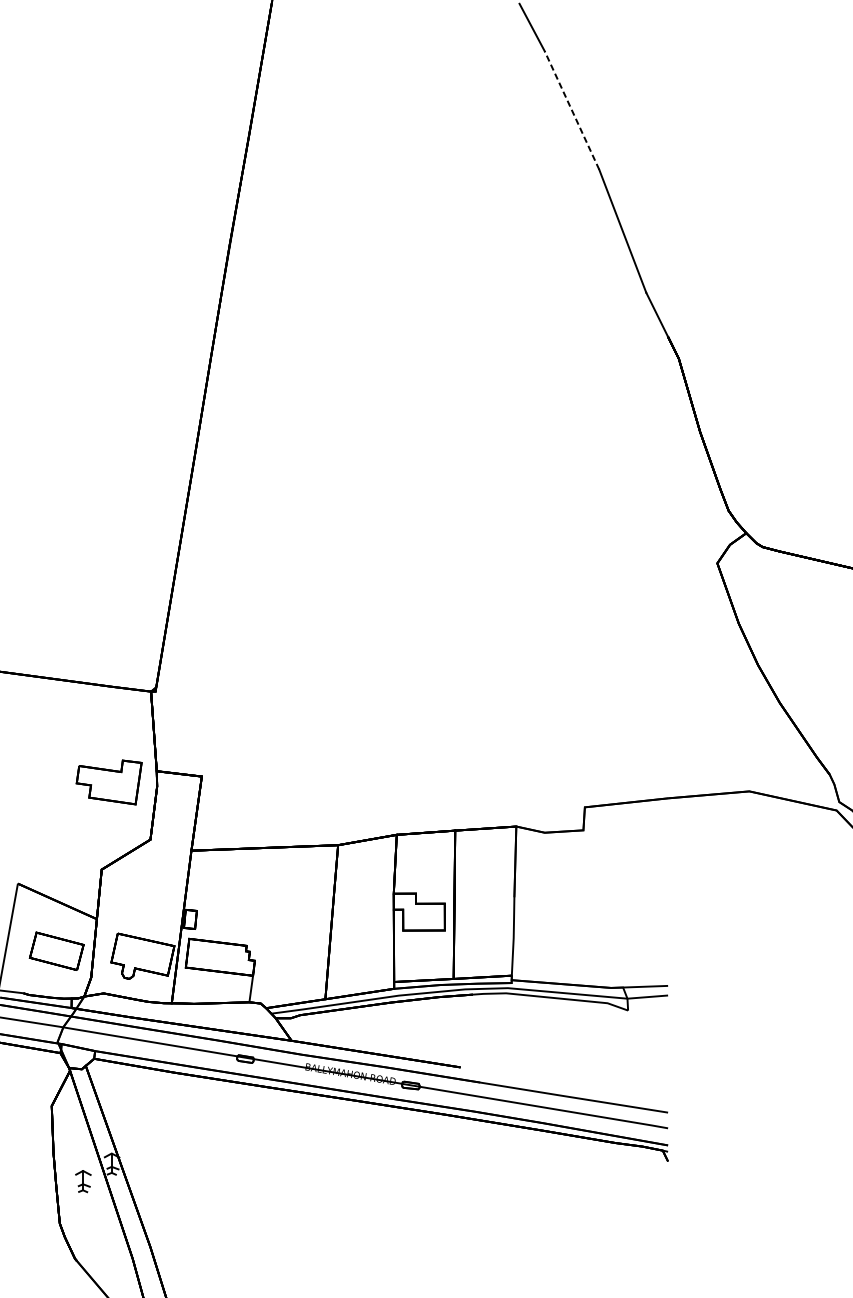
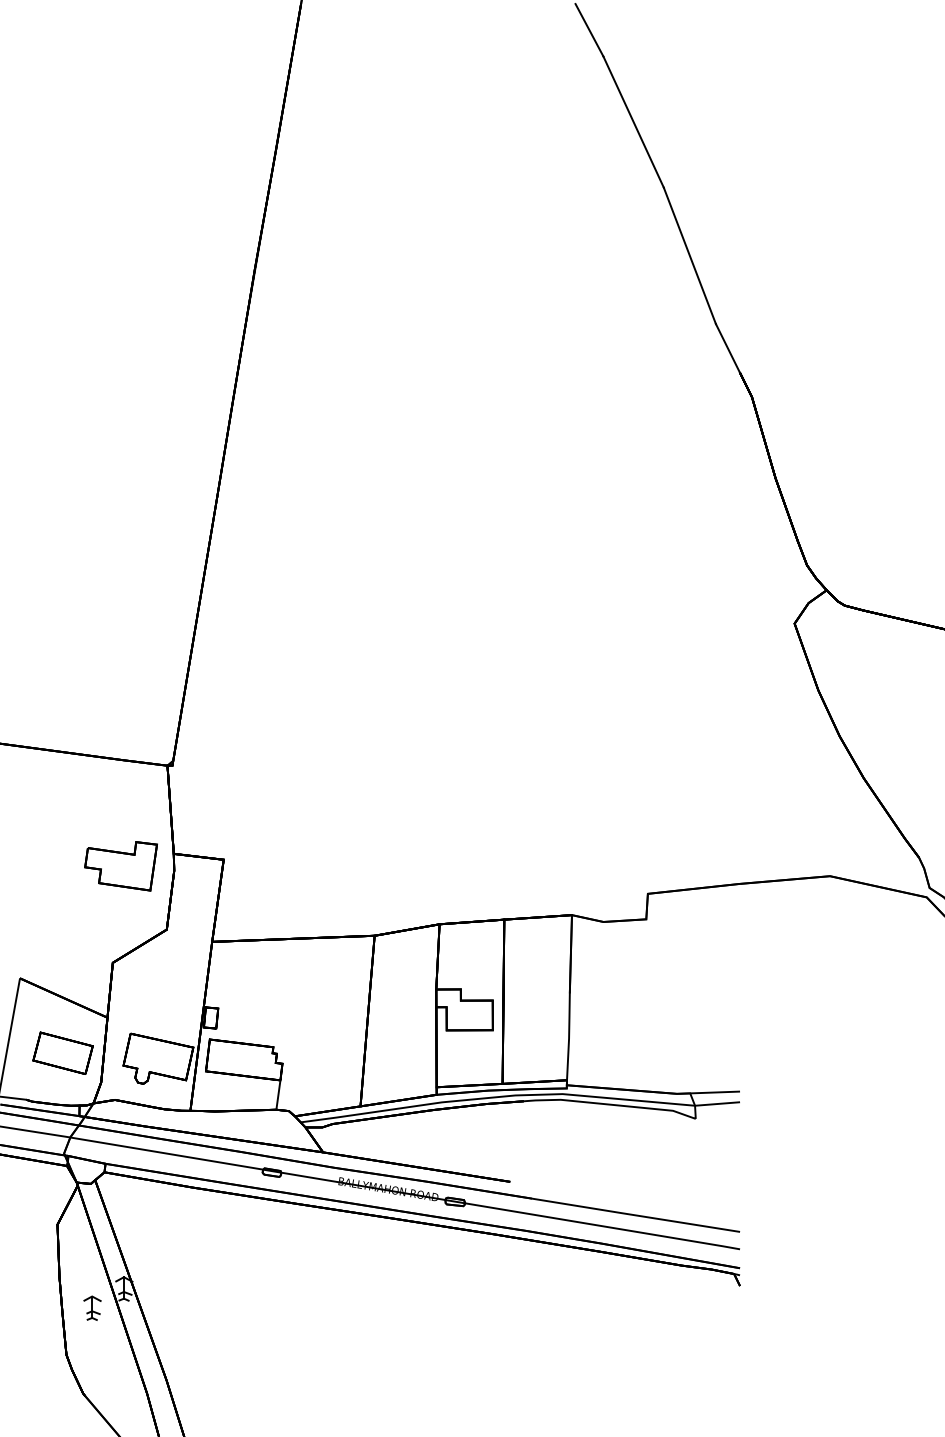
line: (571, 109) -> (633, 121), dashed -> solid

